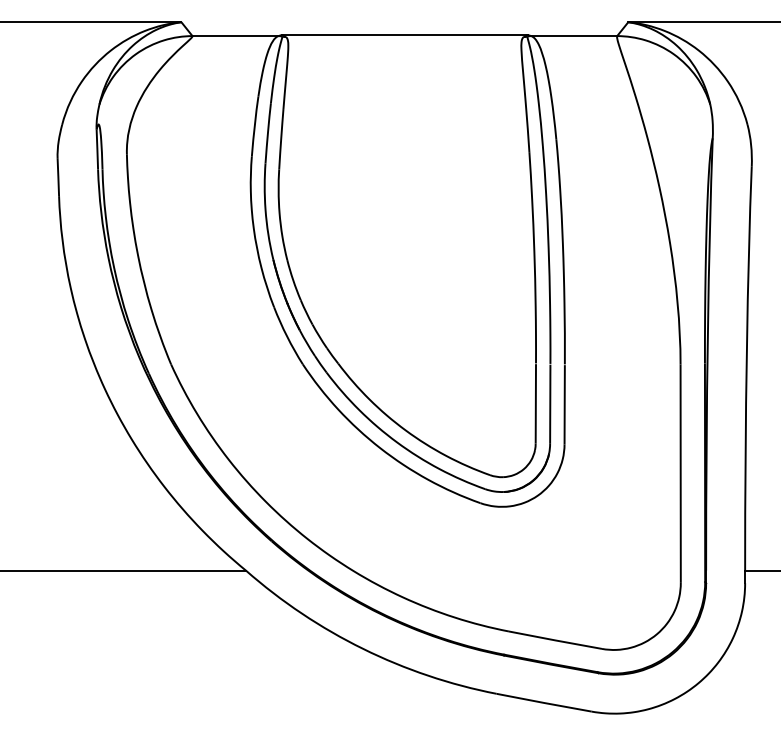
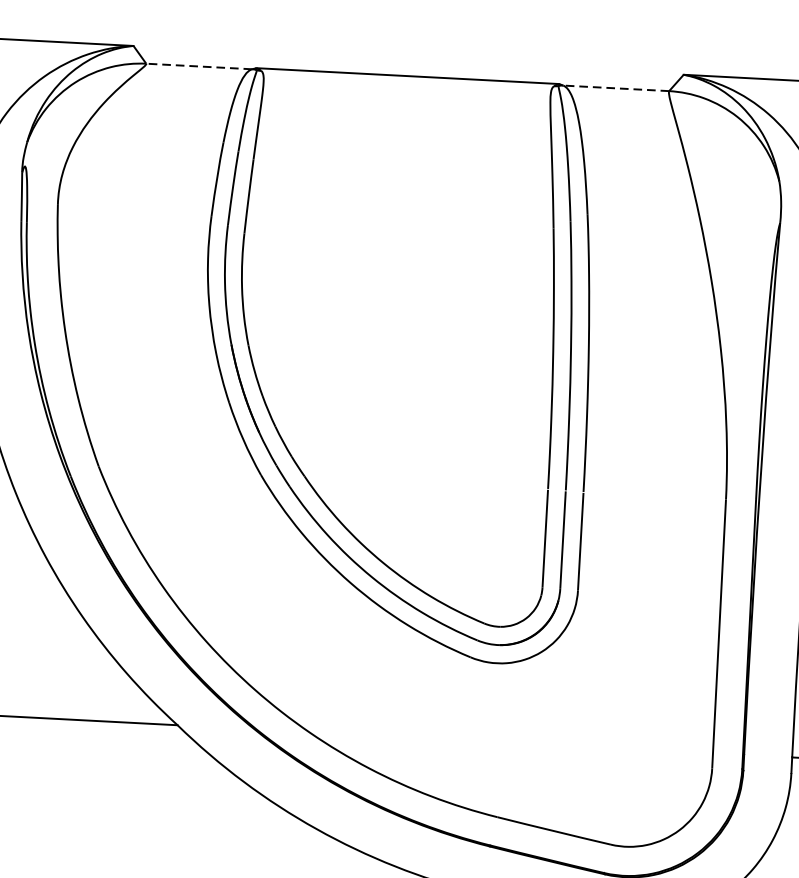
line: (235, 36) -> (199, 67), solid -> dashed
line: (574, 36) -> (616, 88), solid -> dashed

